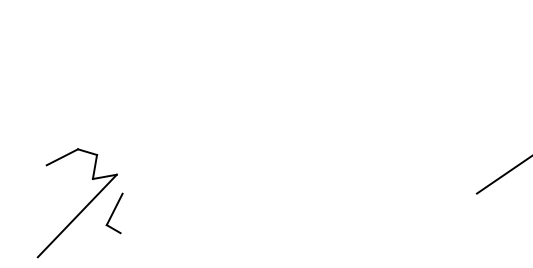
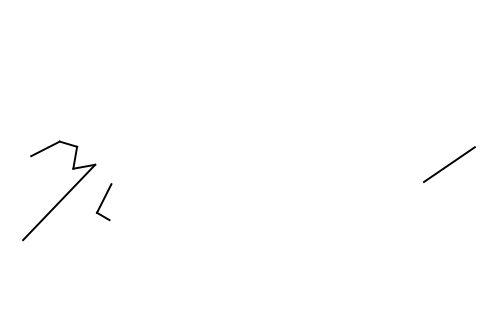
part: (113, 213) -> (103, 202), moved

